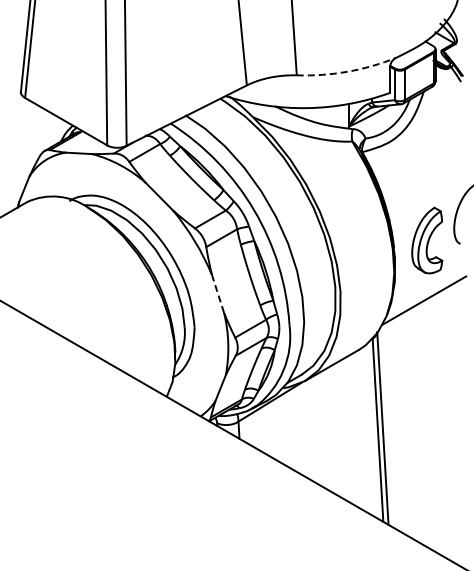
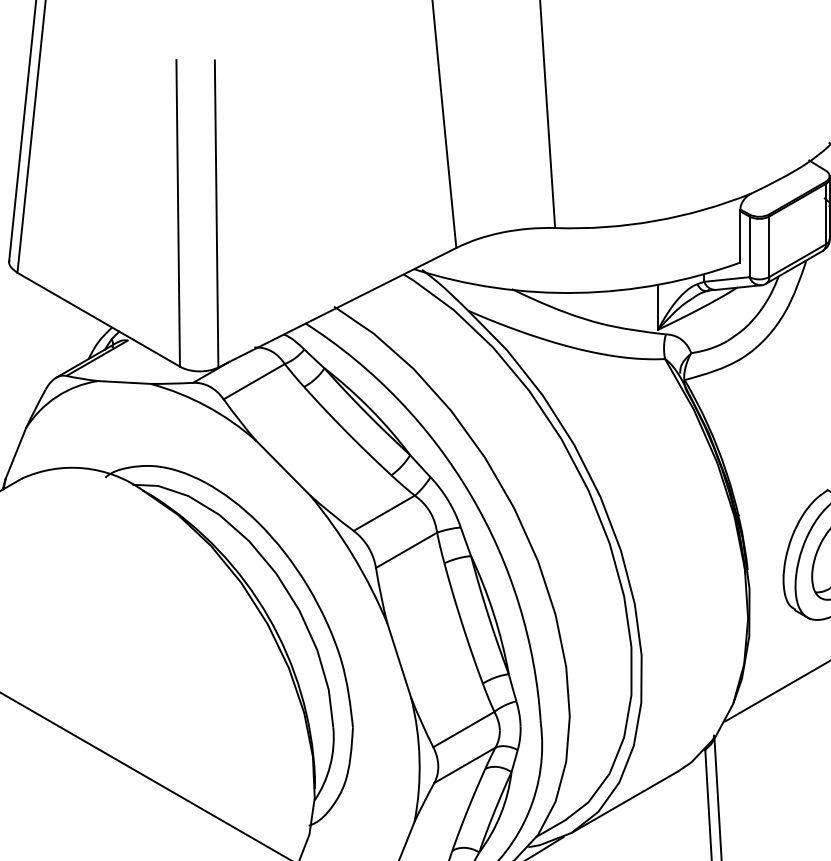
arc: (347, 71) -> (655, 220), dashed -> solid
line: (218, 293) -> (400, 659), dashed -> solid

